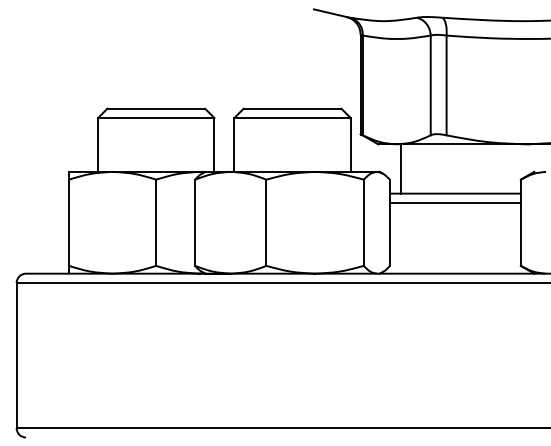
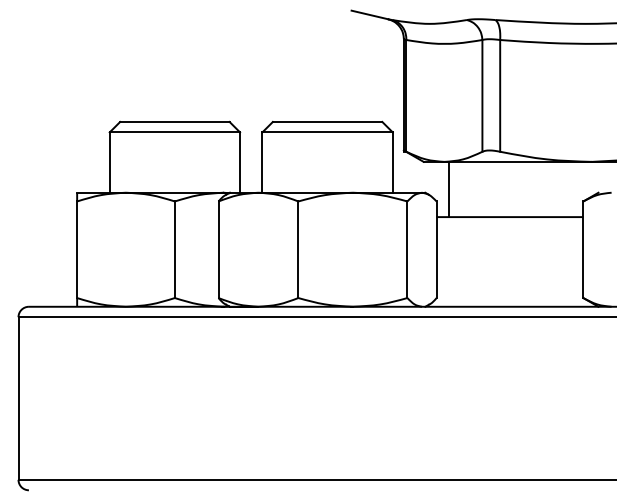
line: (454, 202) -> (509, 227), removed

